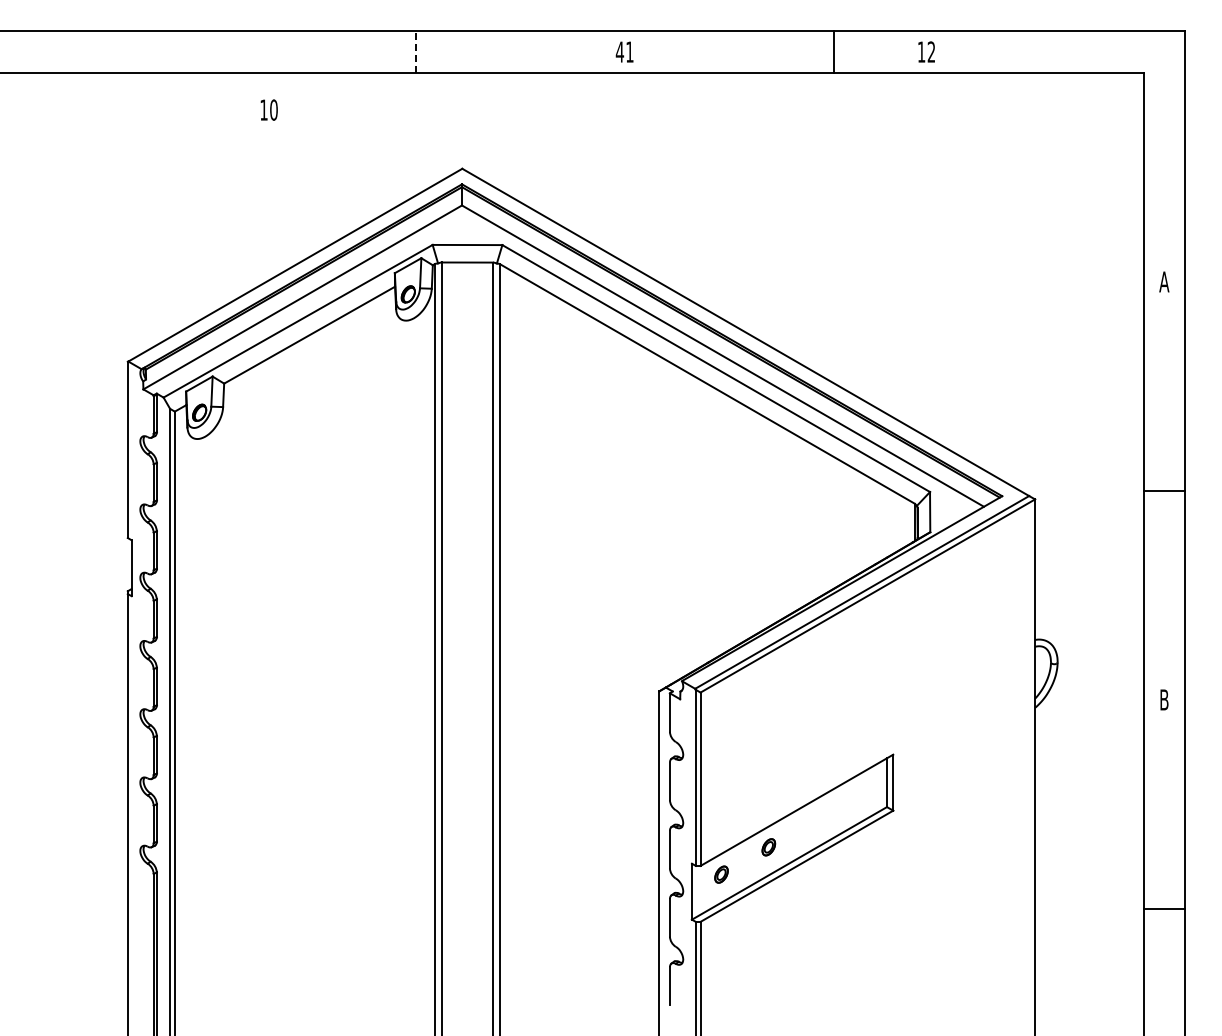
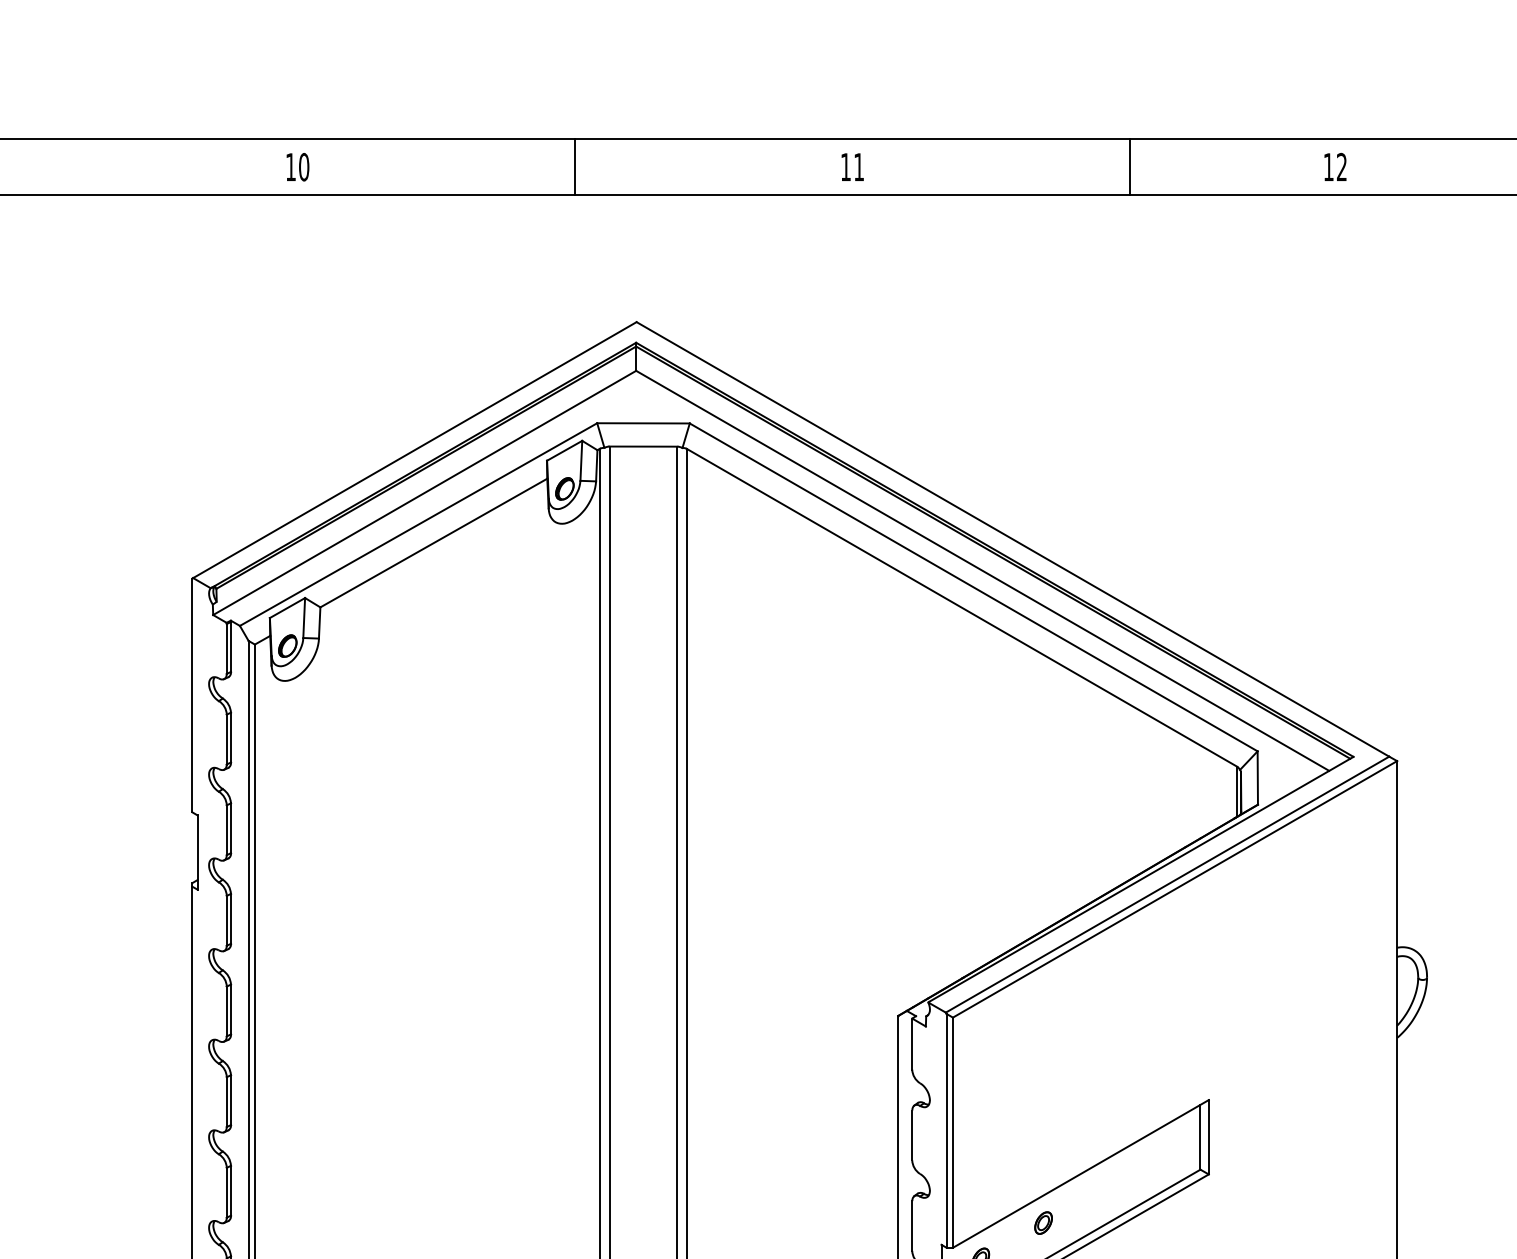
text: (619, 51) -> (845, 166), 41 -> 11
text: (926, 51) -> (1335, 166), moved
line: (416, 52) -> (575, 167), dashed -> solid
text: (268, 109) -> (296, 166), moved

